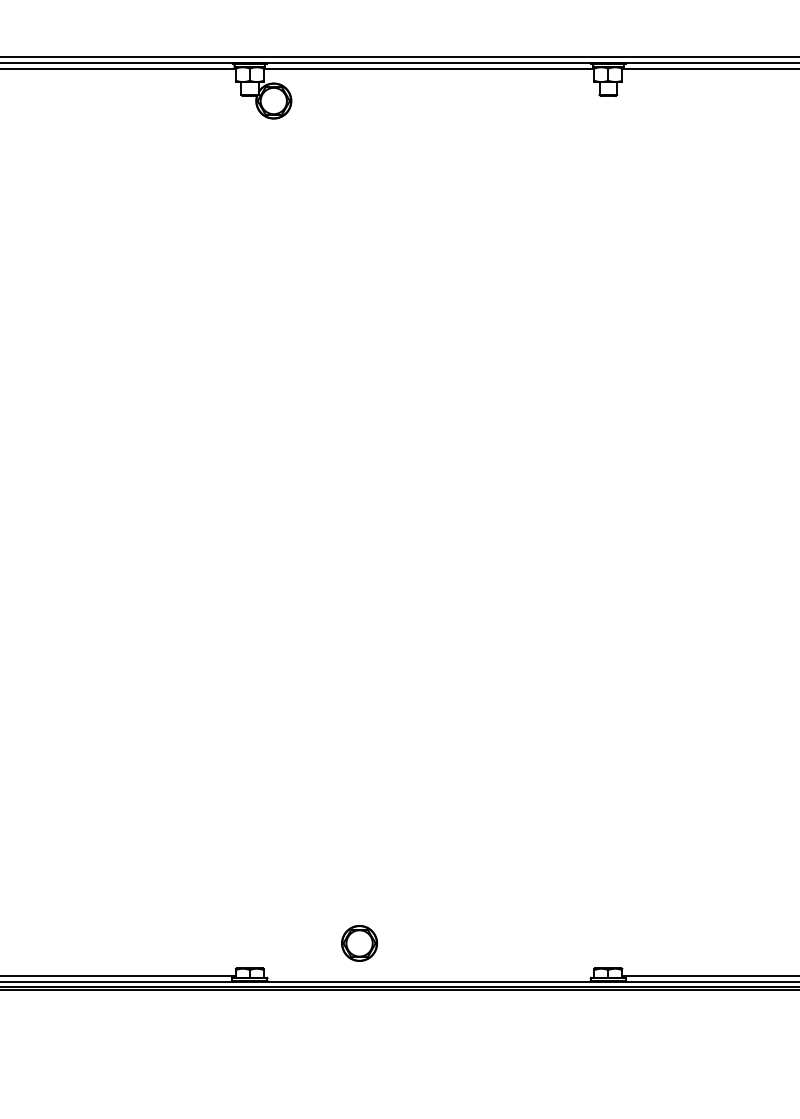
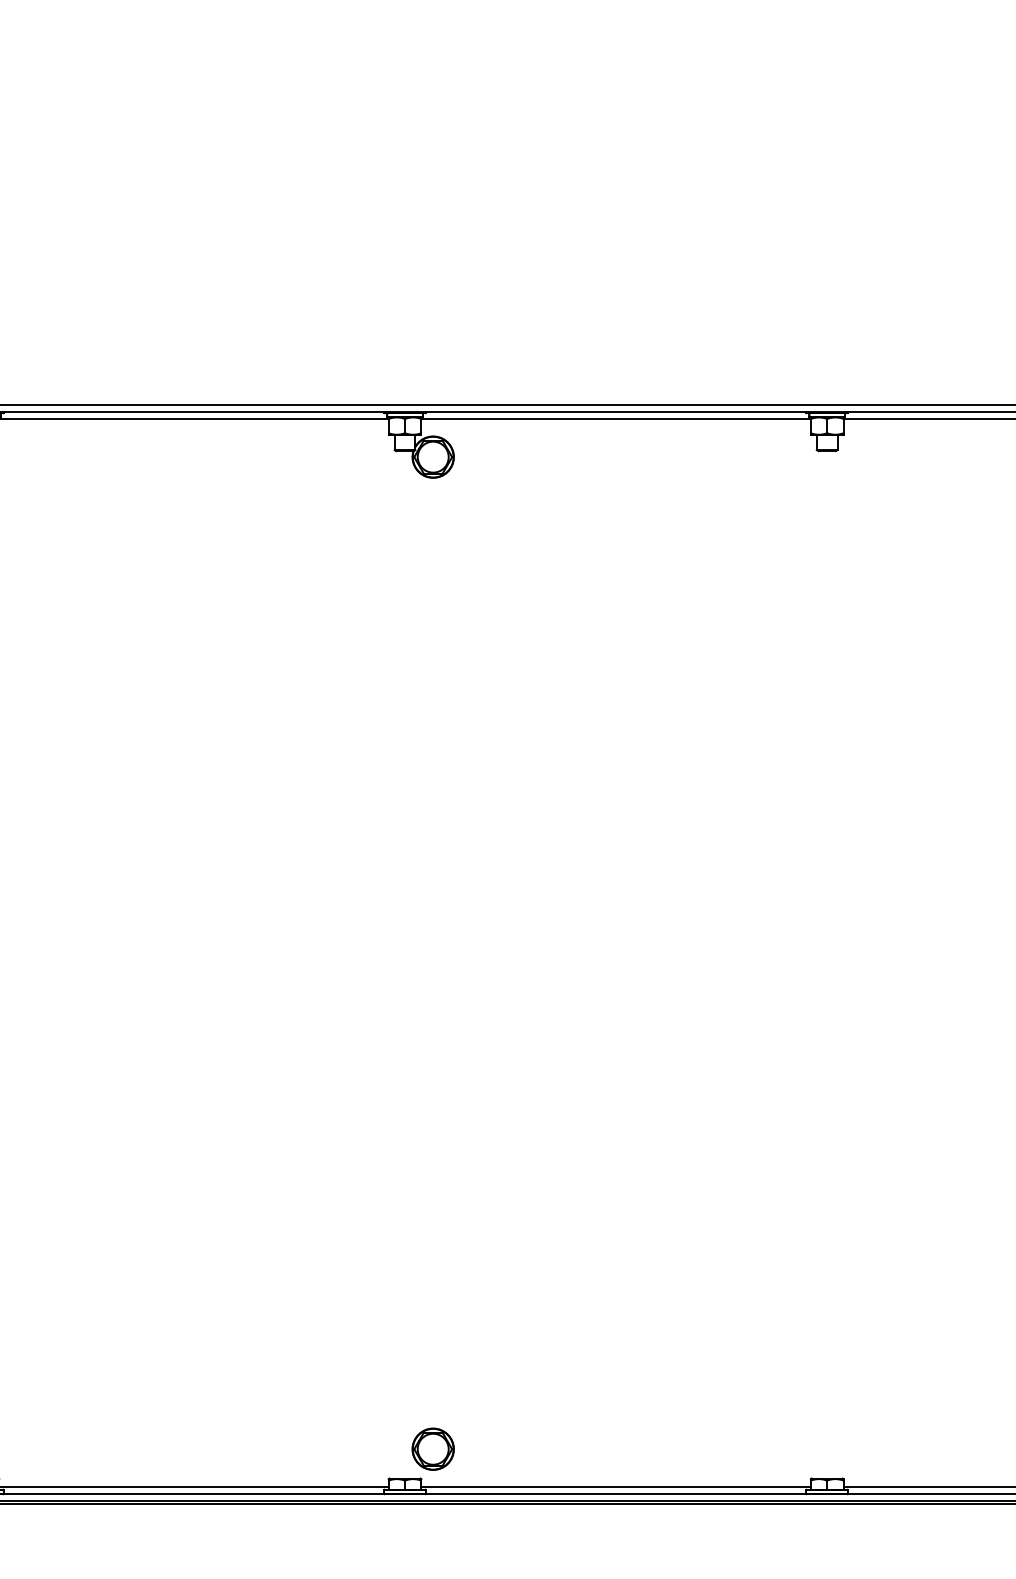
part: (358, 942) -> (432, 1448), moved
line: (428, 975) -> (615, 1487), added

